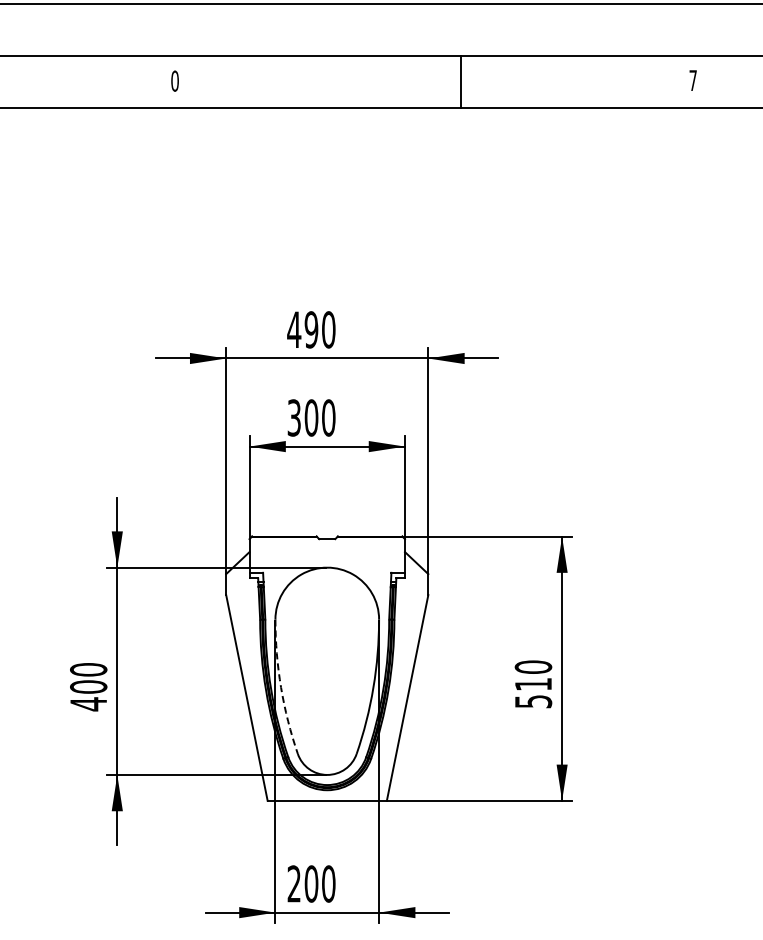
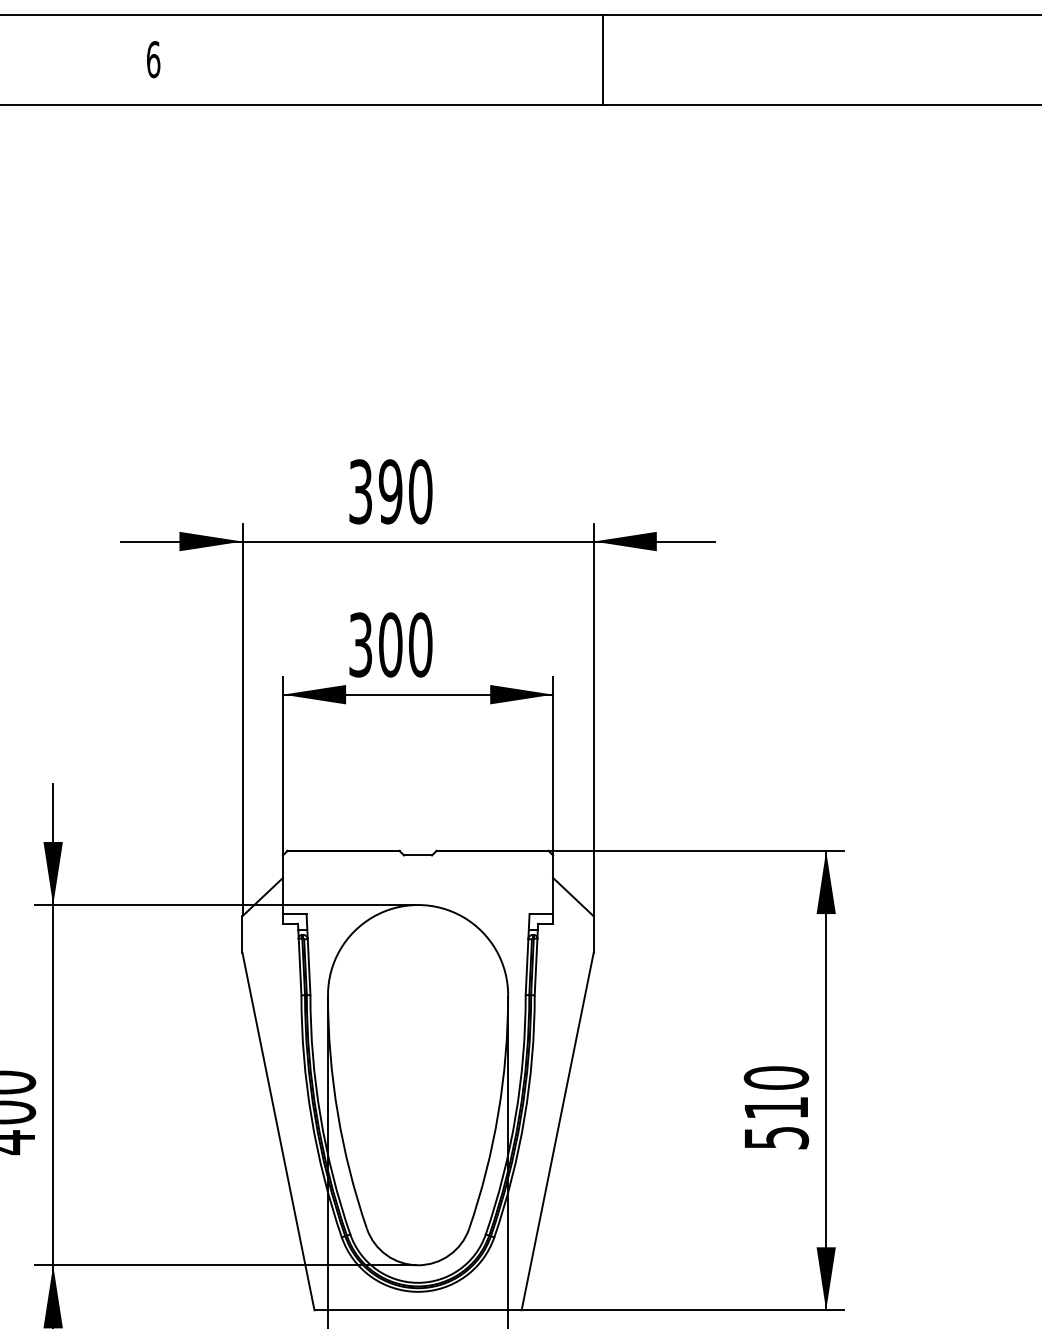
text: (174, 80) -> (152, 58), 0 -> 6
line: (460, 81) -> (602, 60), moved
text: (294, 329) -> (361, 491), 490 -> 390
arc: (281, 687) -> (338, 1113), dashed -> solid

